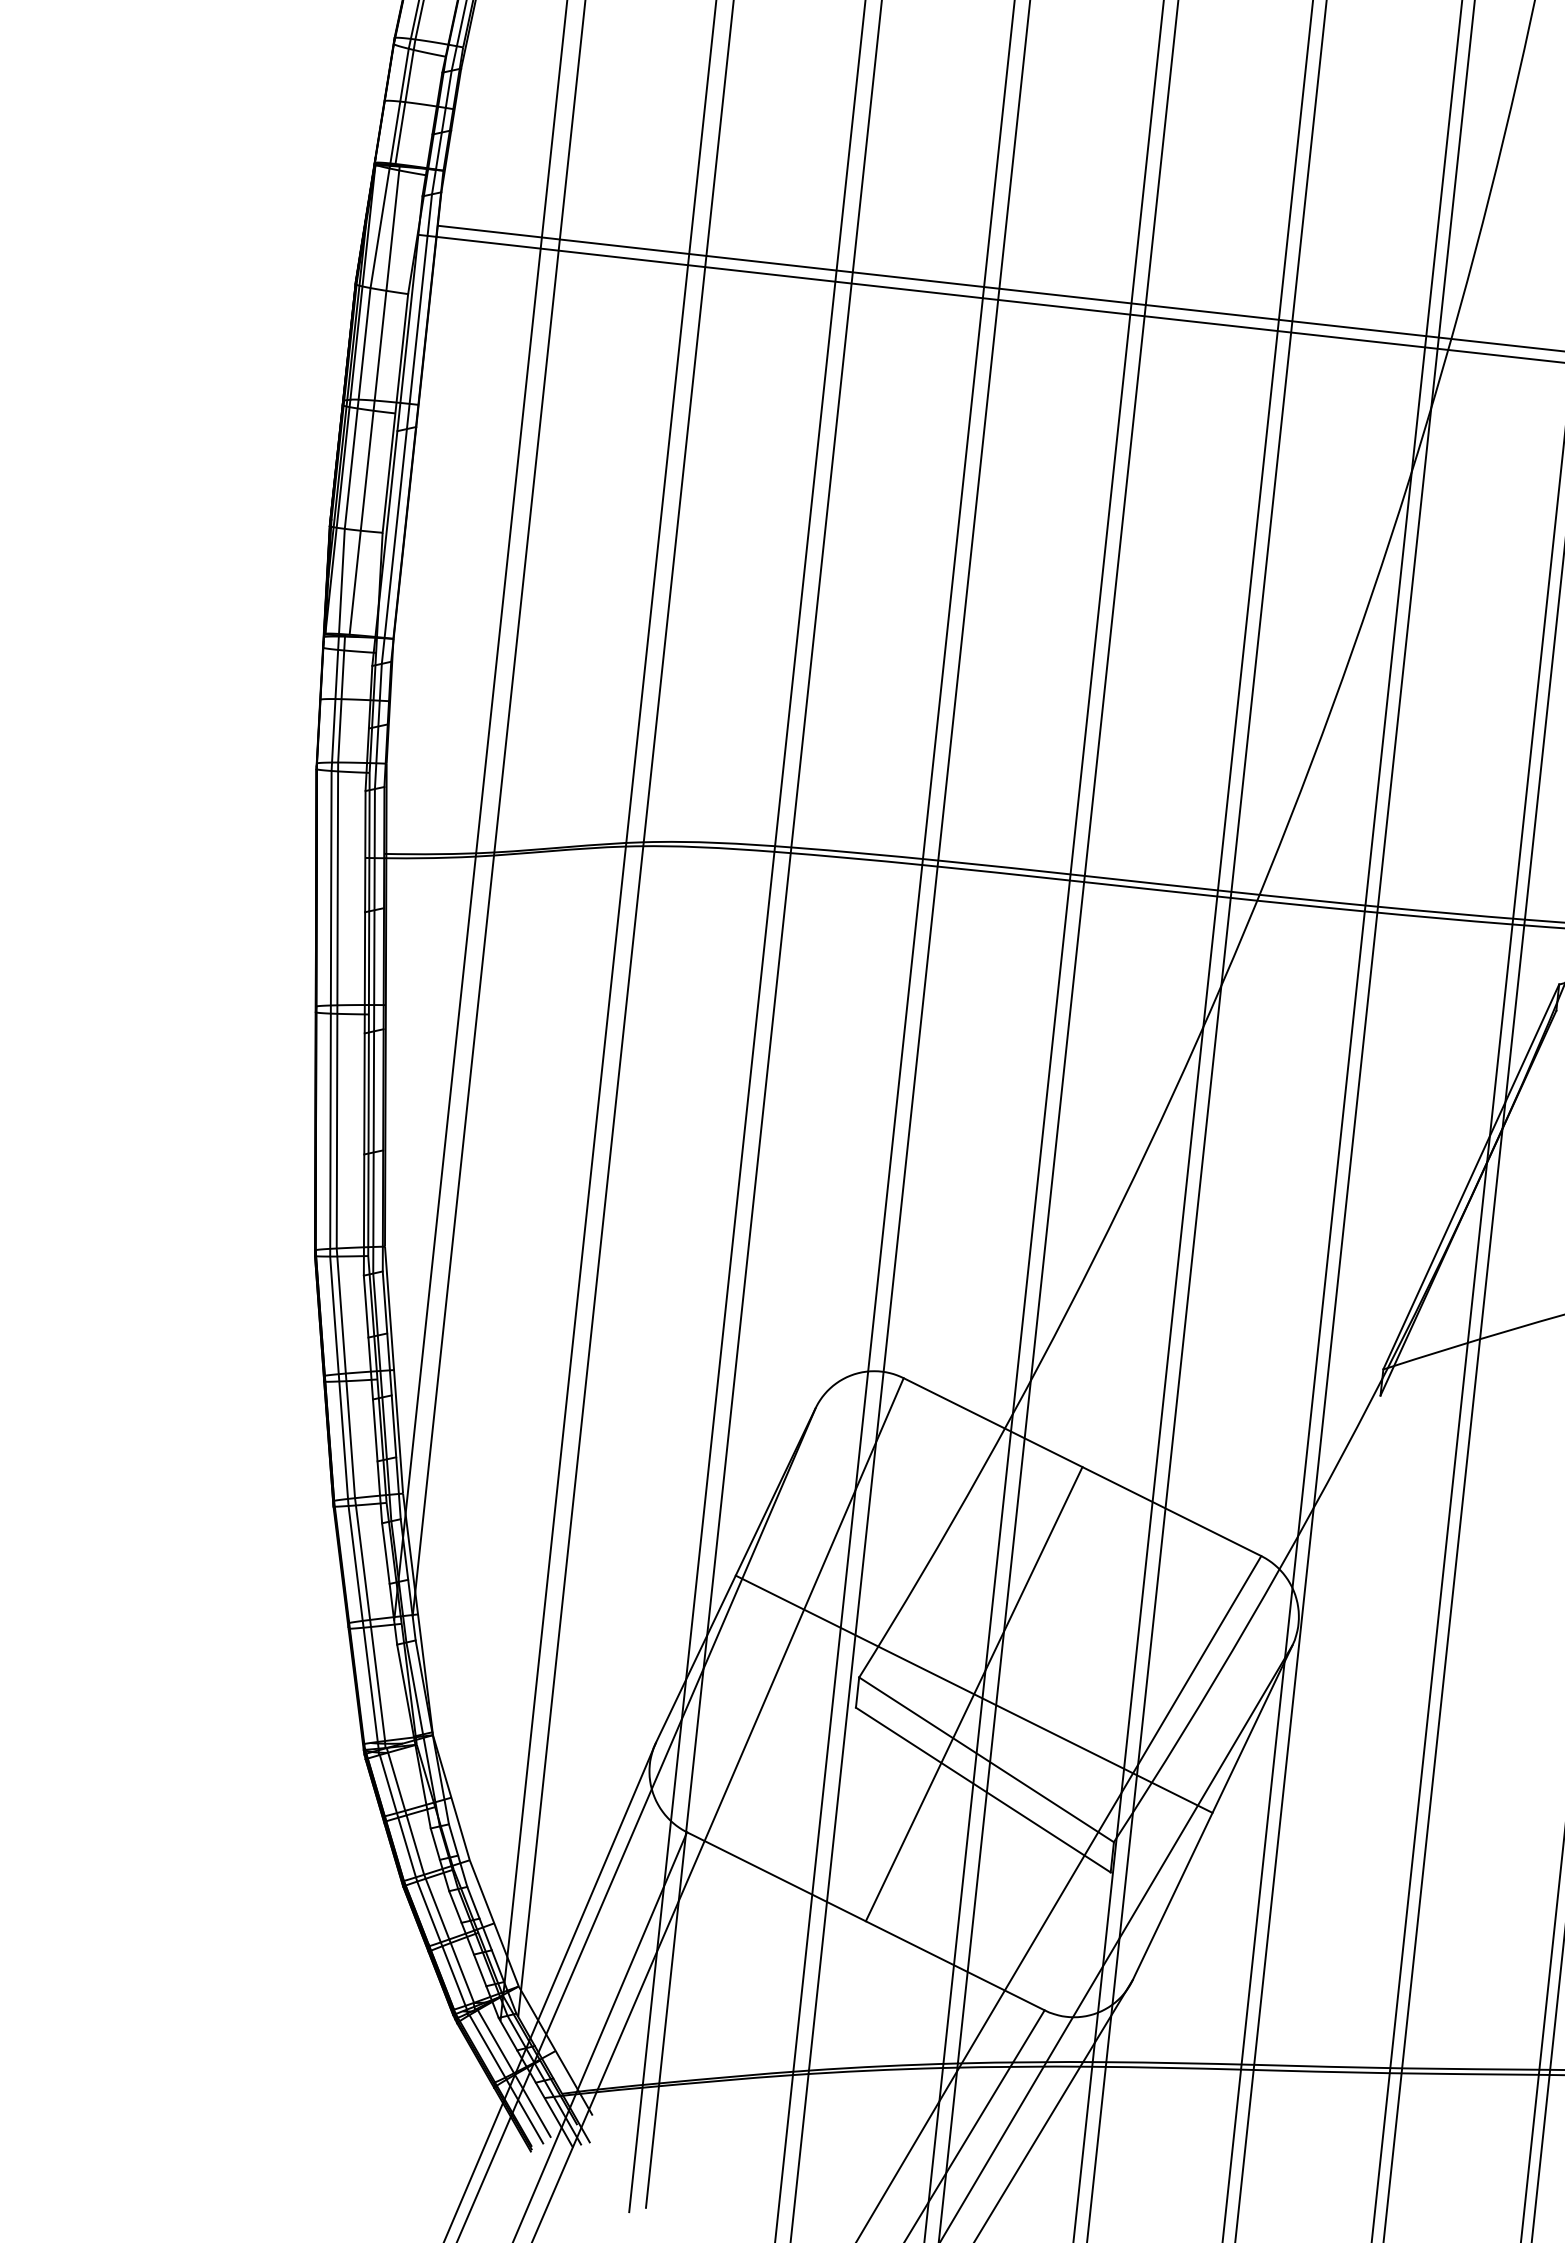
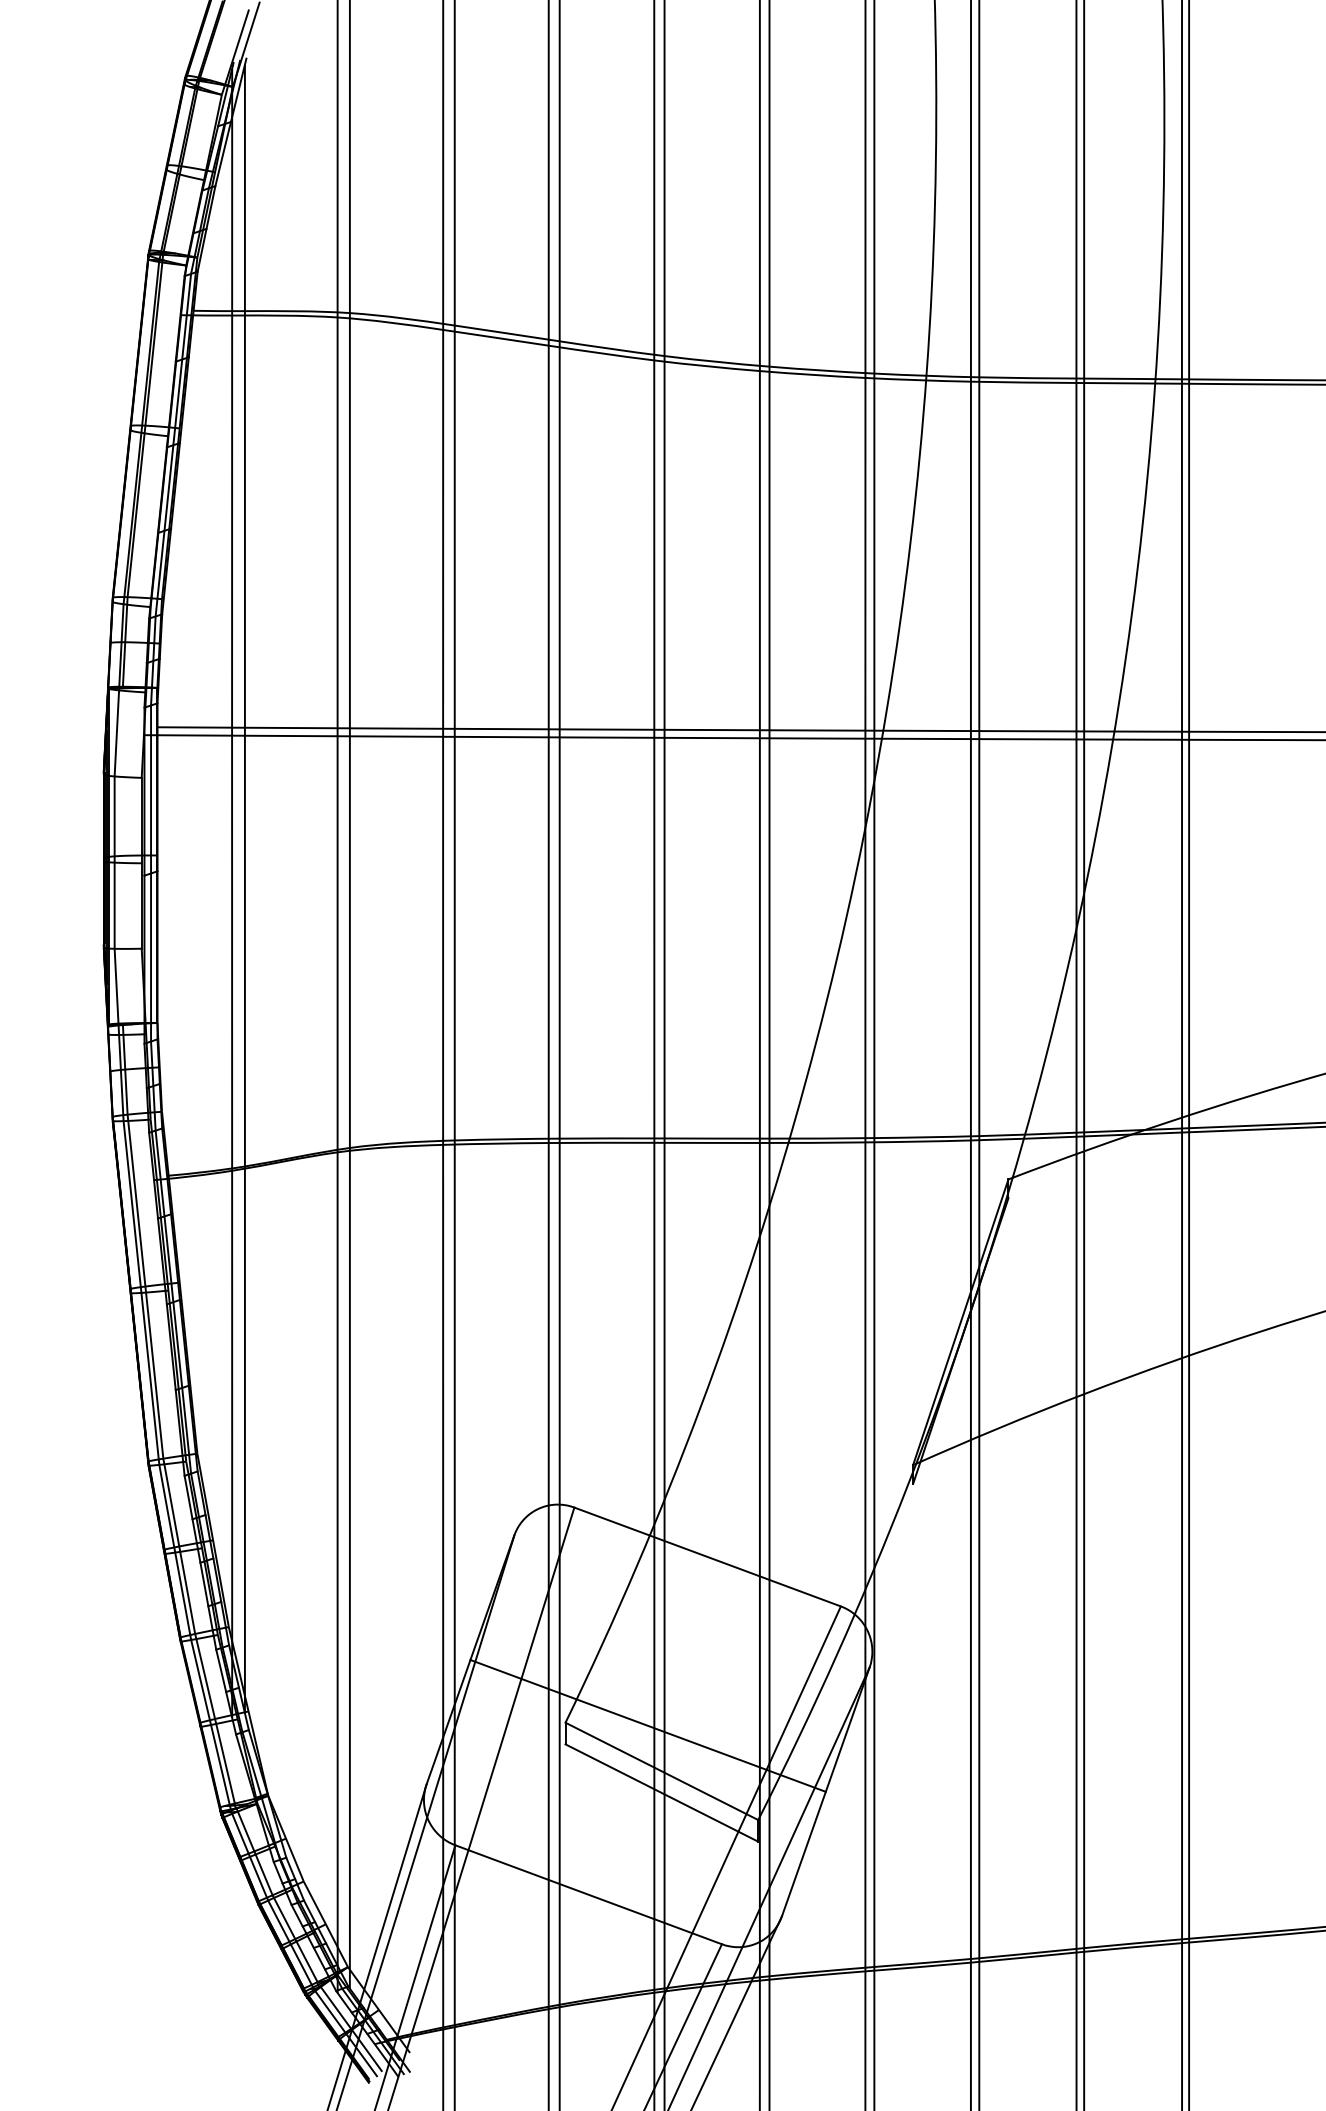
line: (375, 400) -> (126, 855), removed
line: (973, 1693) -> (647, 1725), removed

